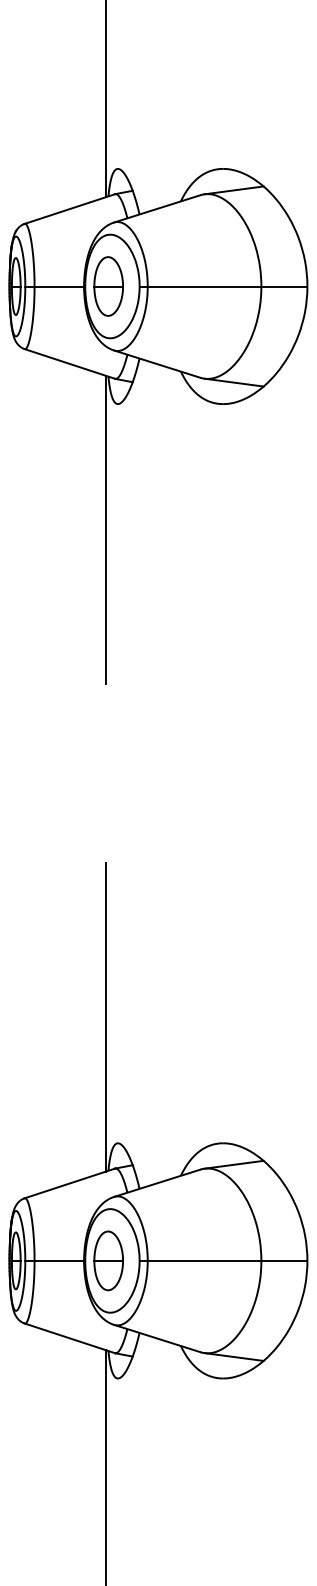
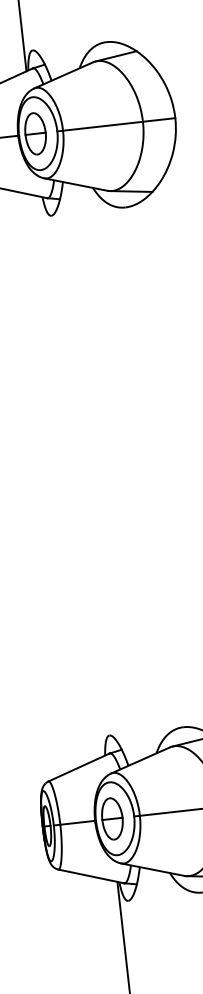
line: (105, 529) -> (52, 304), removed
line: (105, 1016) -> (90, 647), removed

